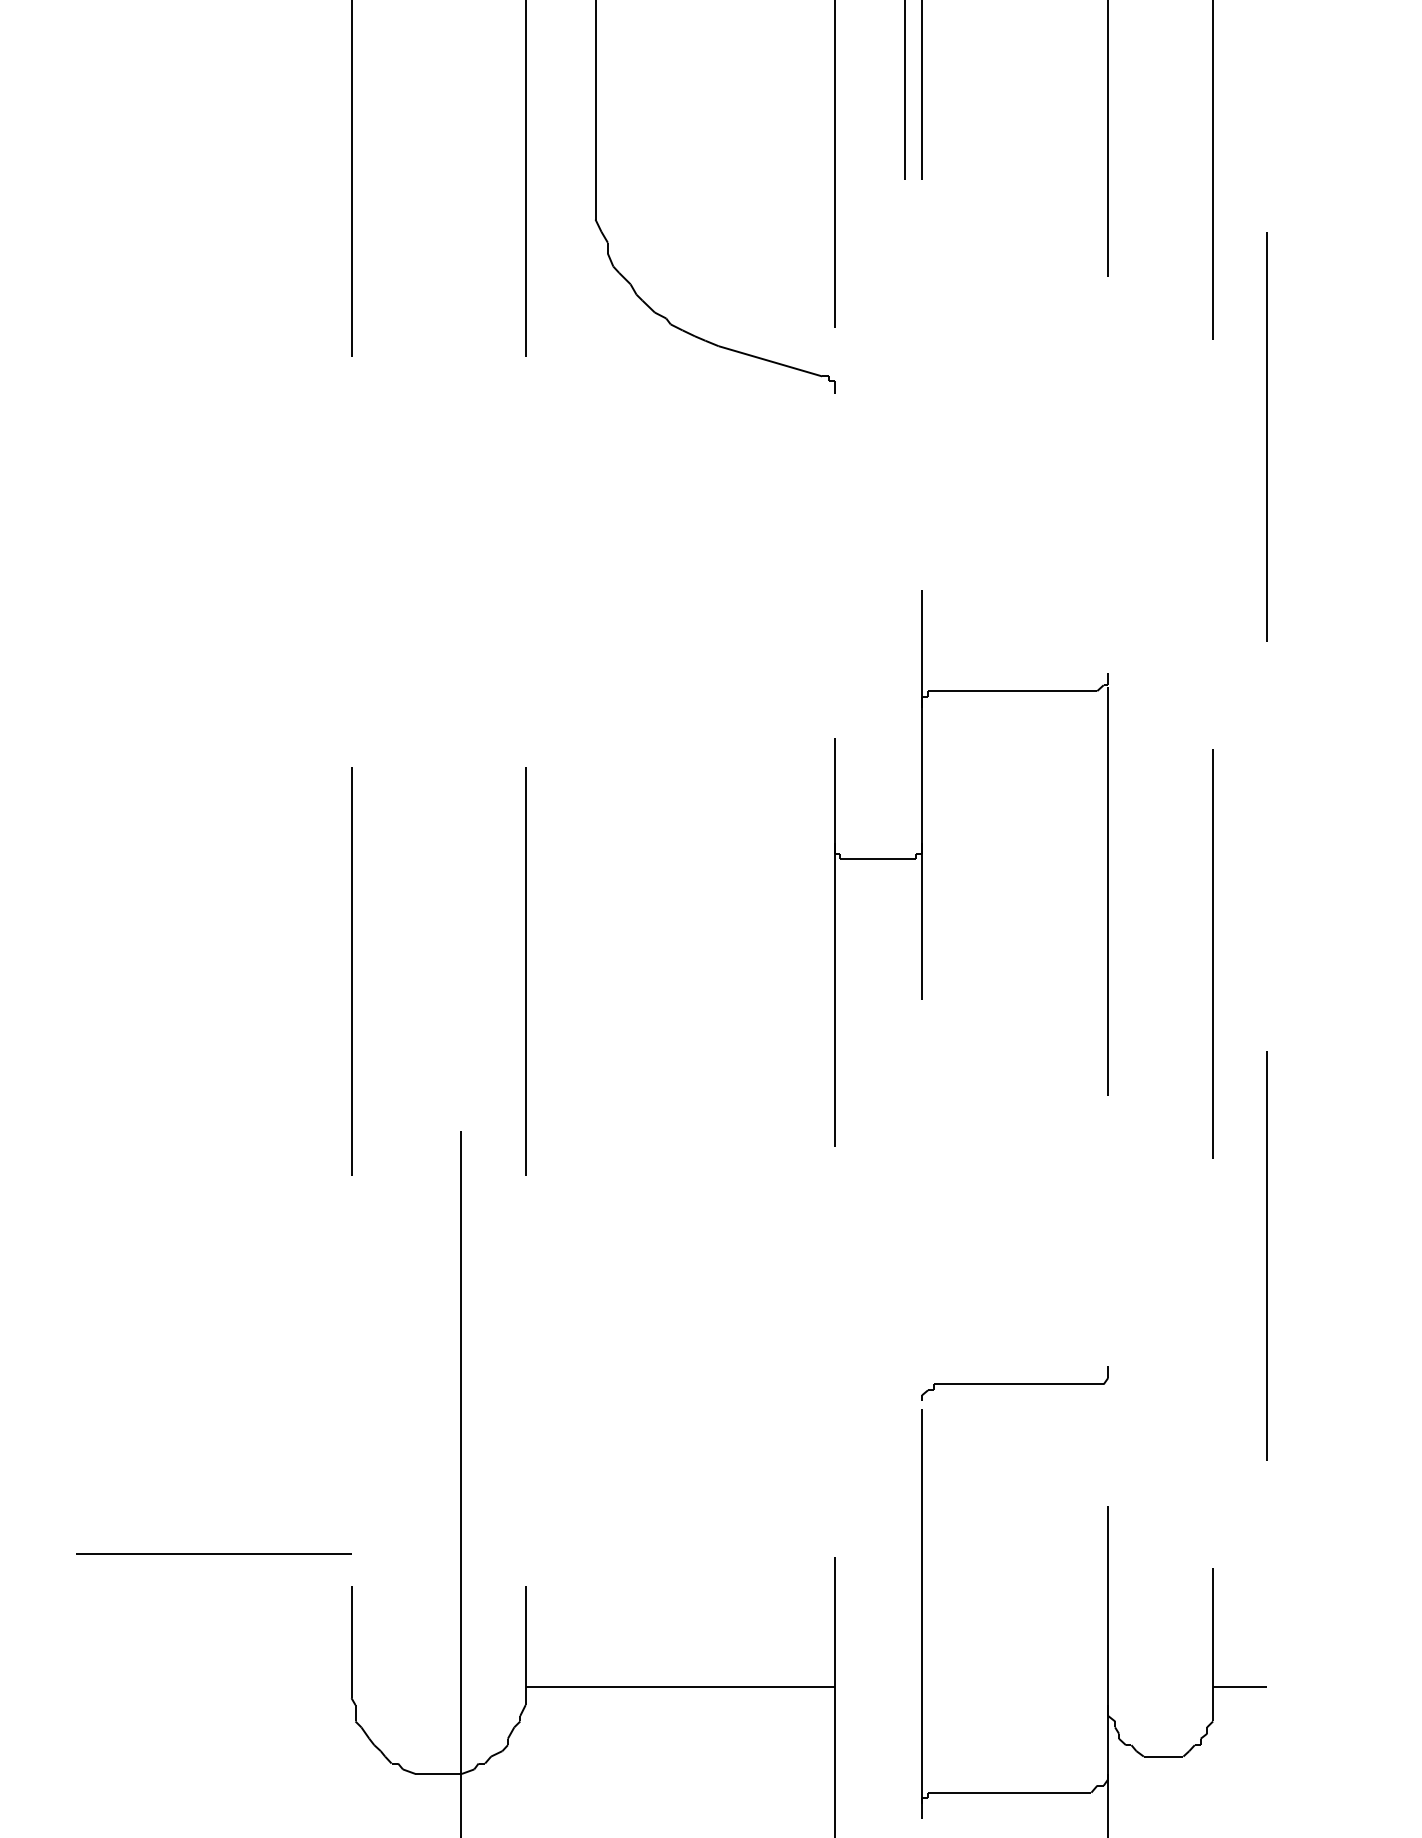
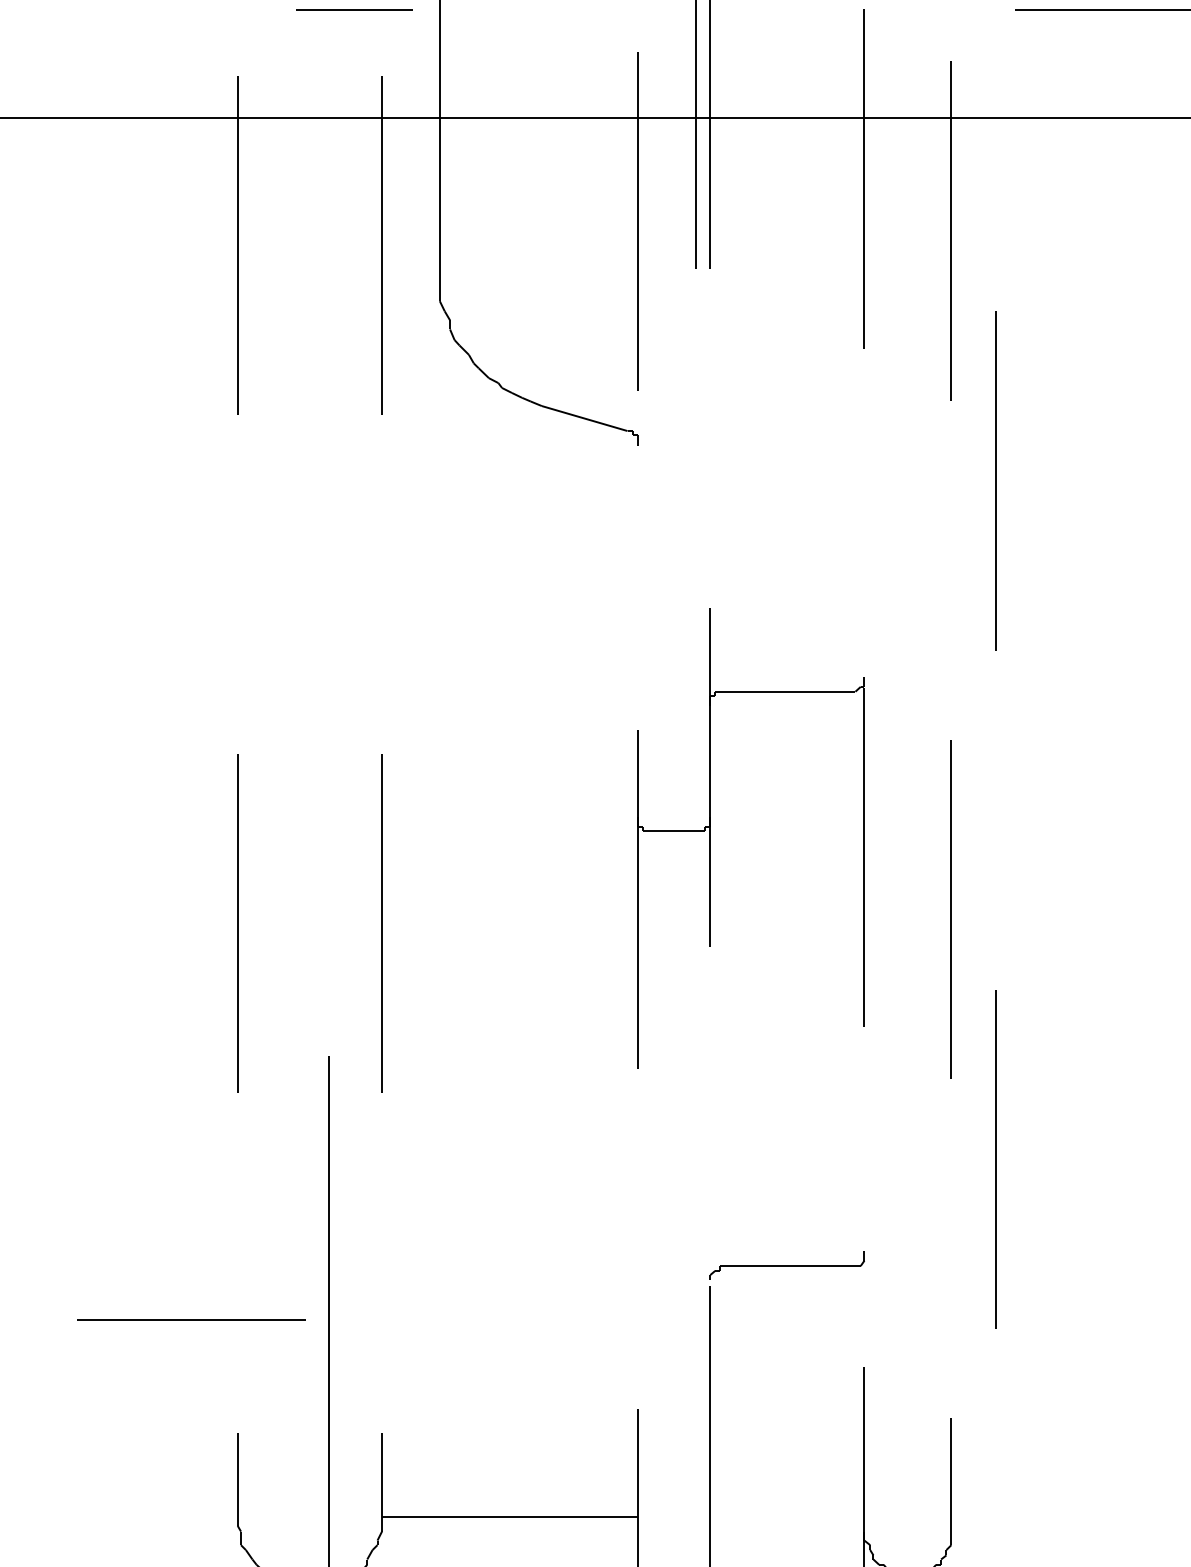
line: (213, 1552) -> (191, 1319), moved
line: (1239, 1686) -> (973, 1516), removed

